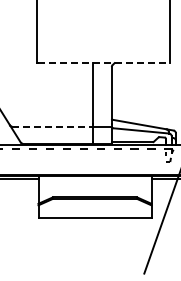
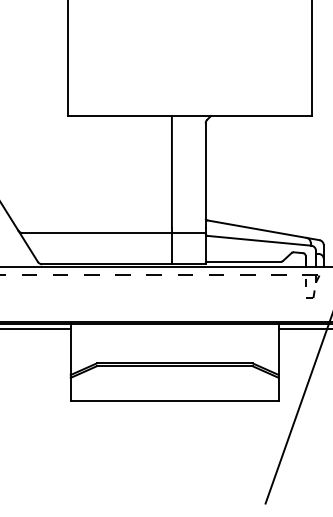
line: (103, 63) -> (190, 116), dashed -> solid
line: (53, 126) -> (98, 232), dashed -> solid

